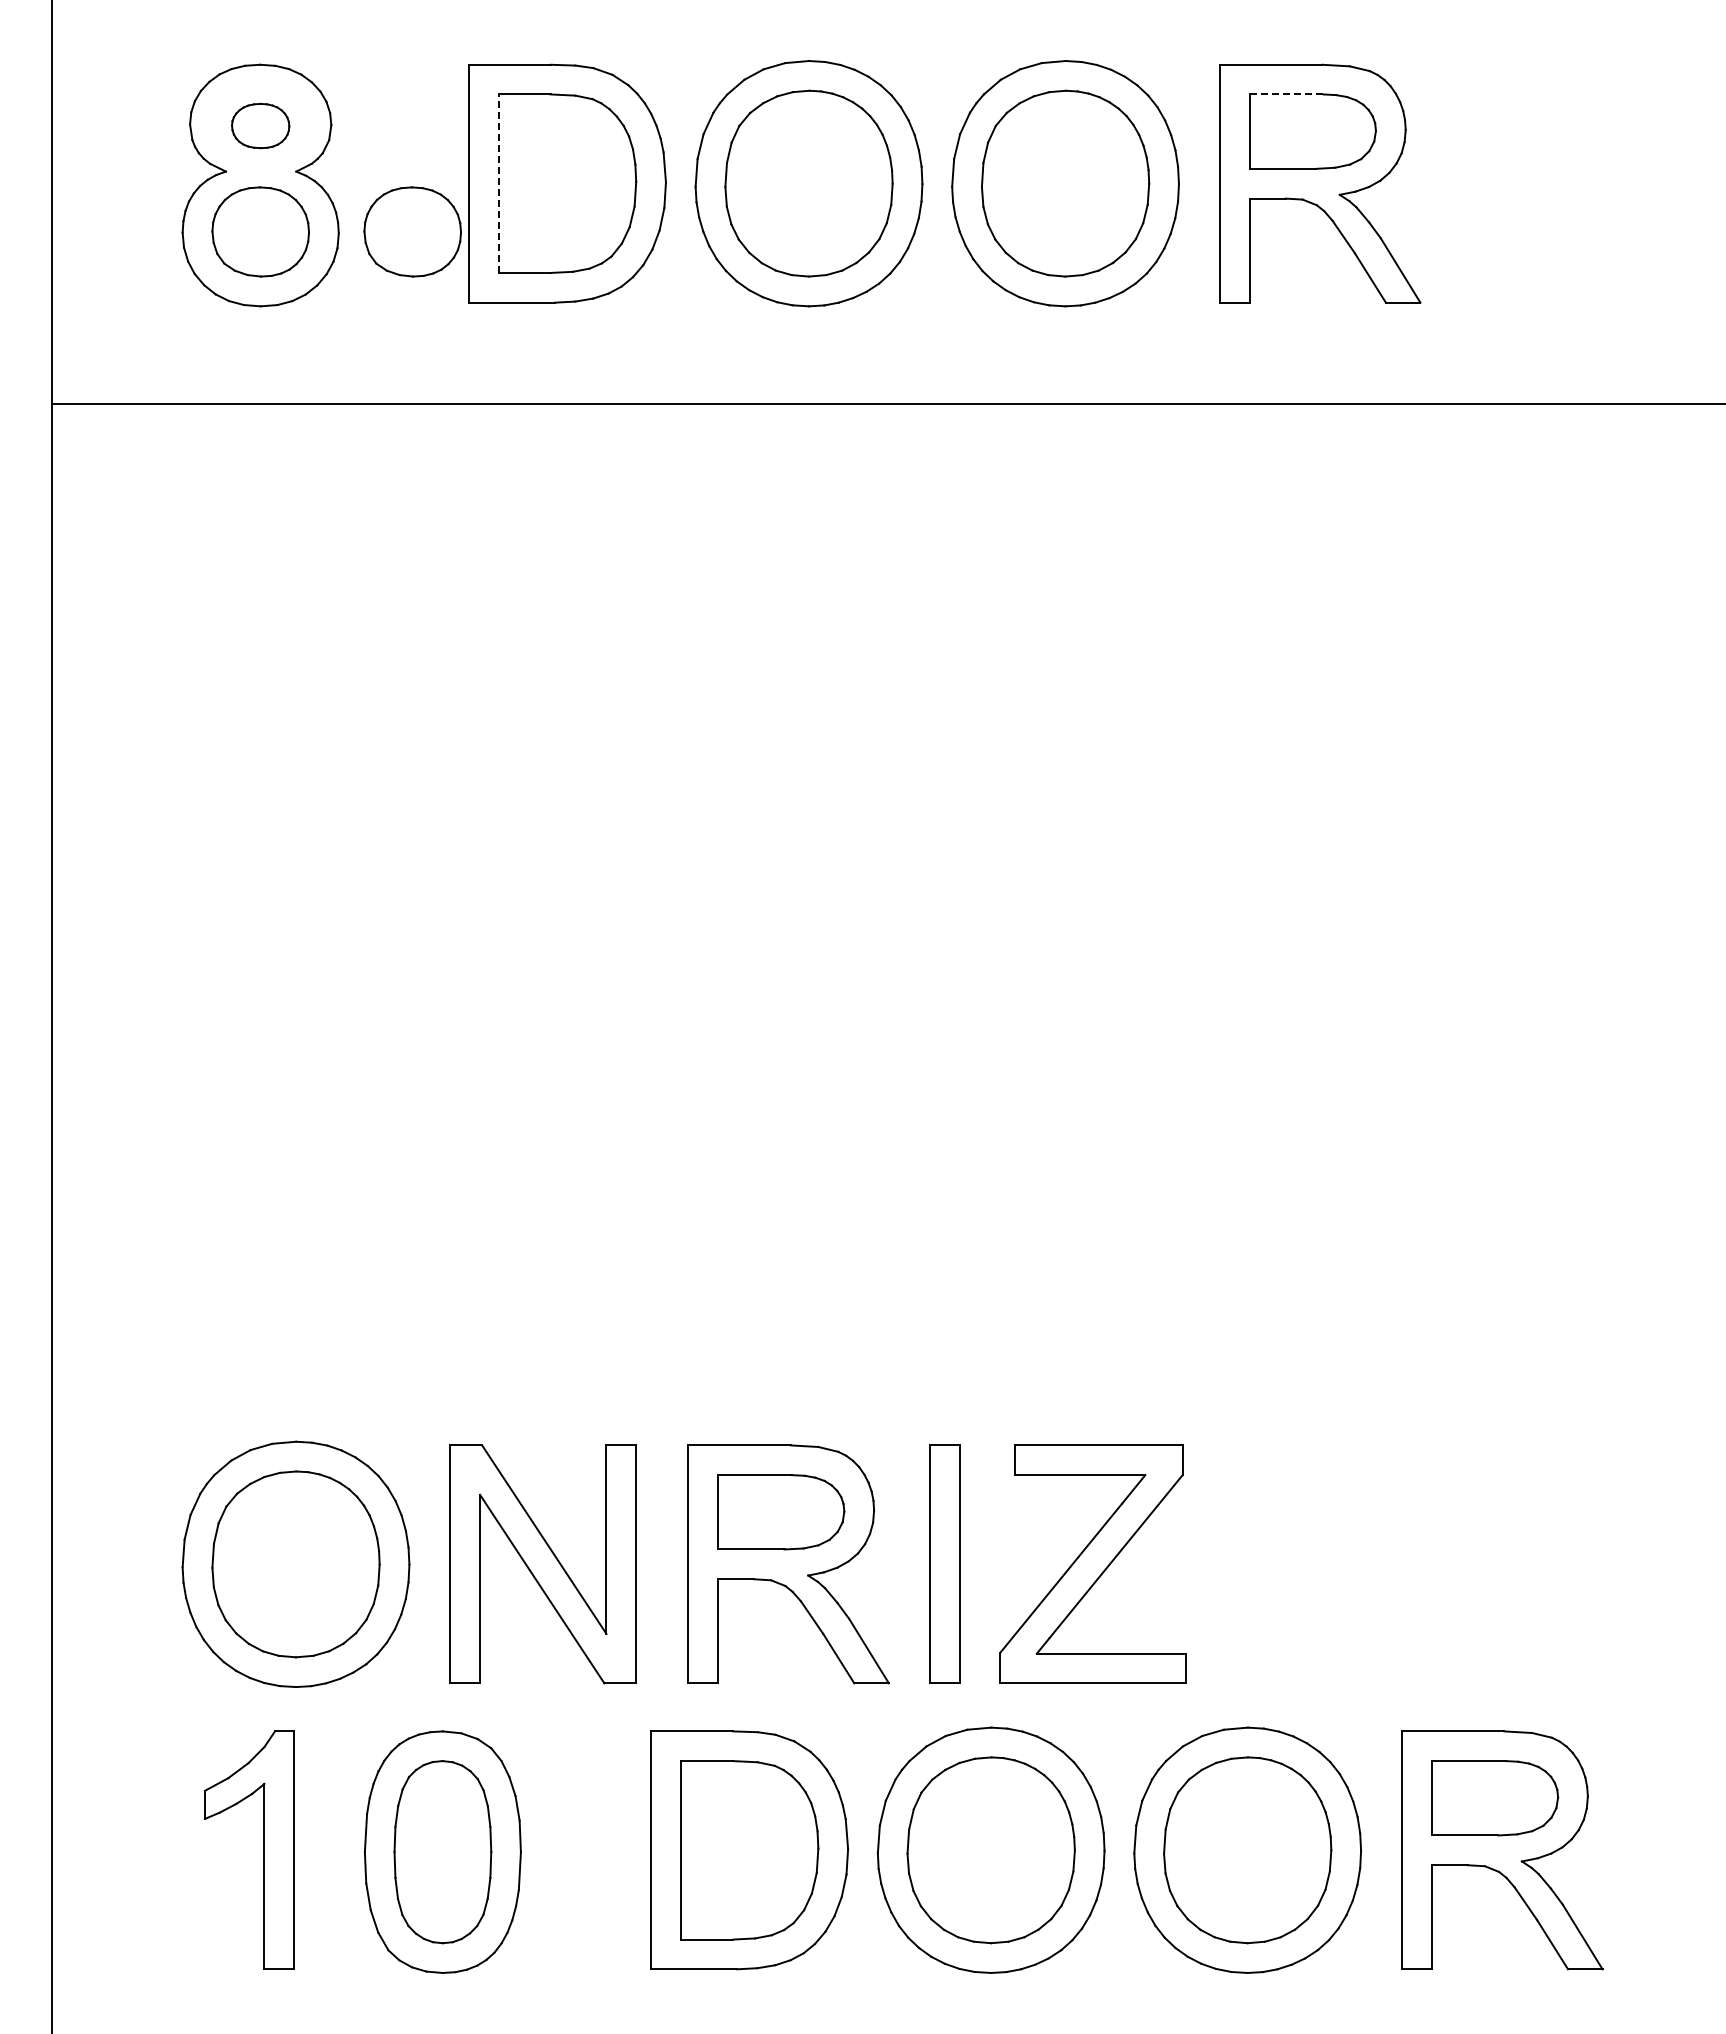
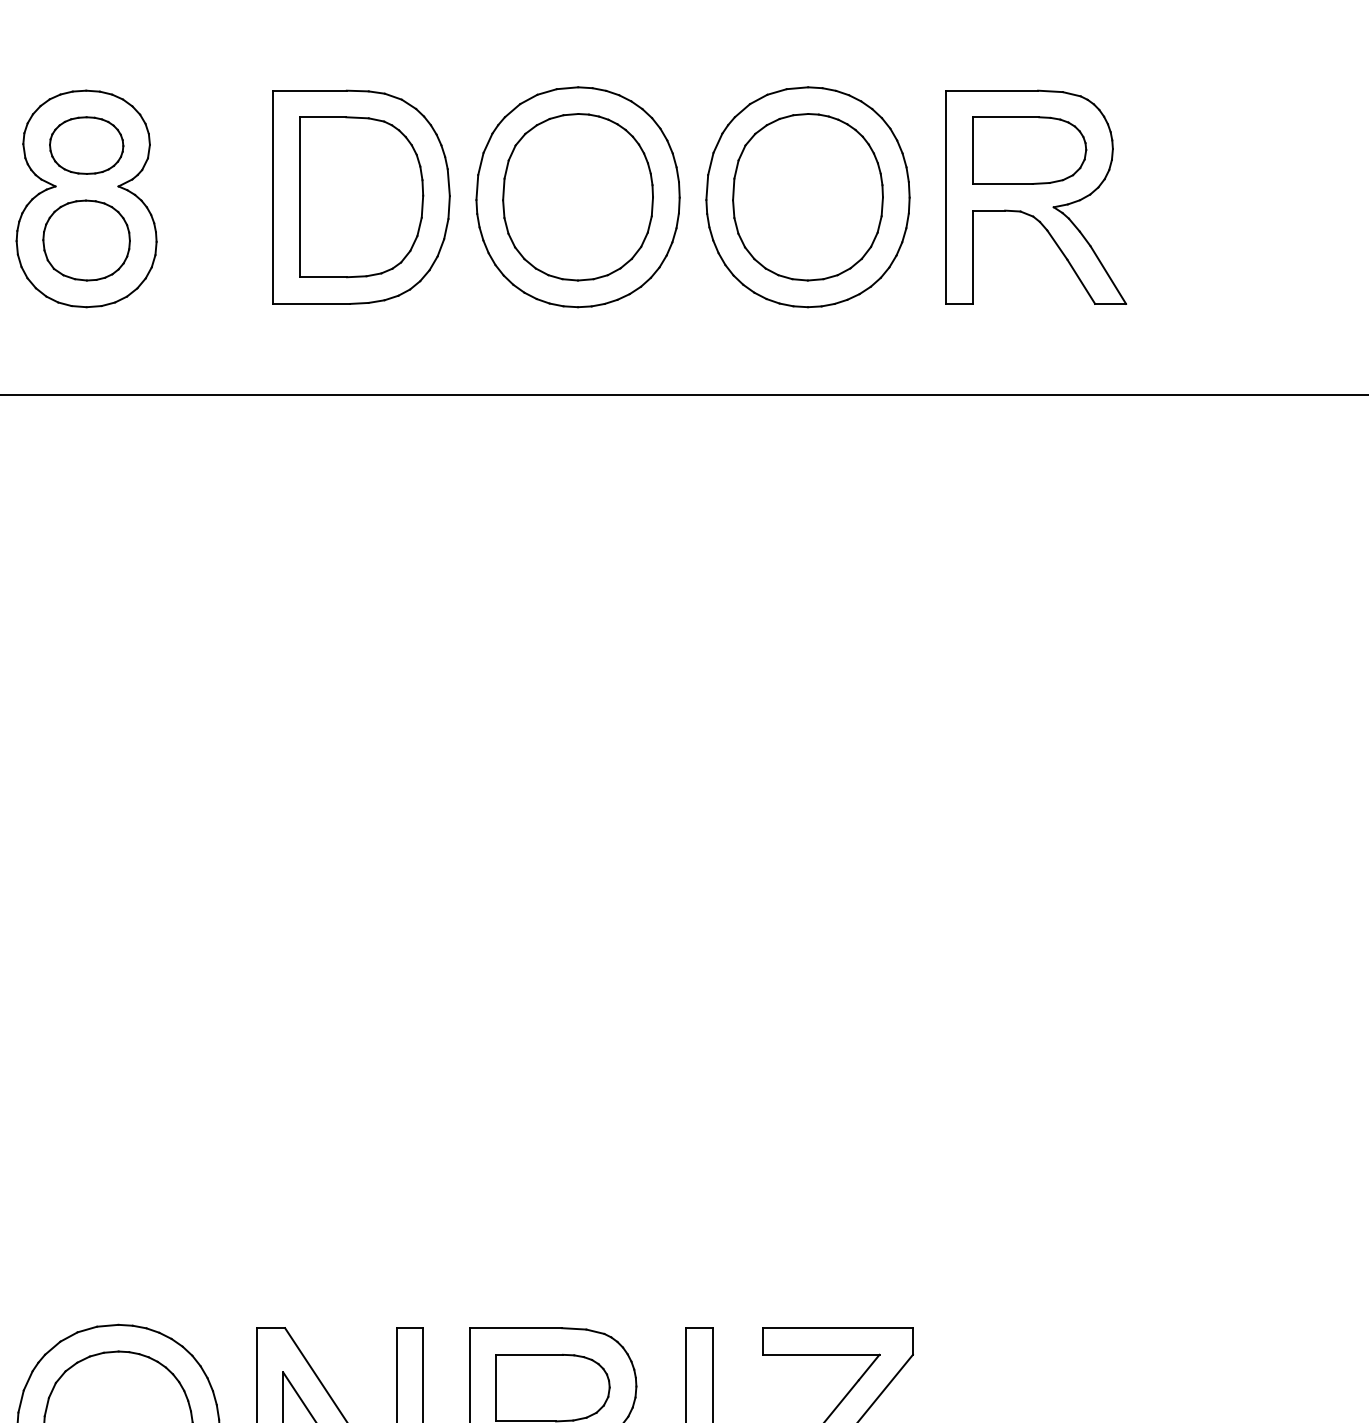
line: (1287, 94) -> (1006, 117), dashed -> solid
part: (260, 125) -> (86, 145), size x1.43
line: (498, 183) -> (299, 197), dashed -> solid
part: (412, 231) -> (222, 240), removed

